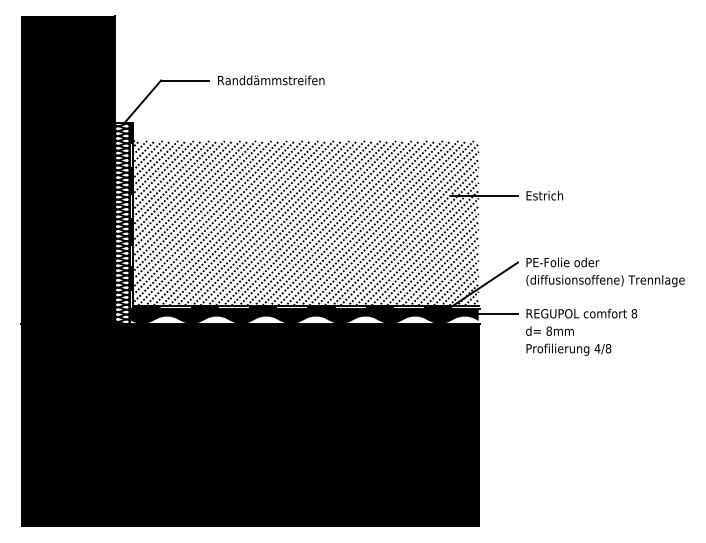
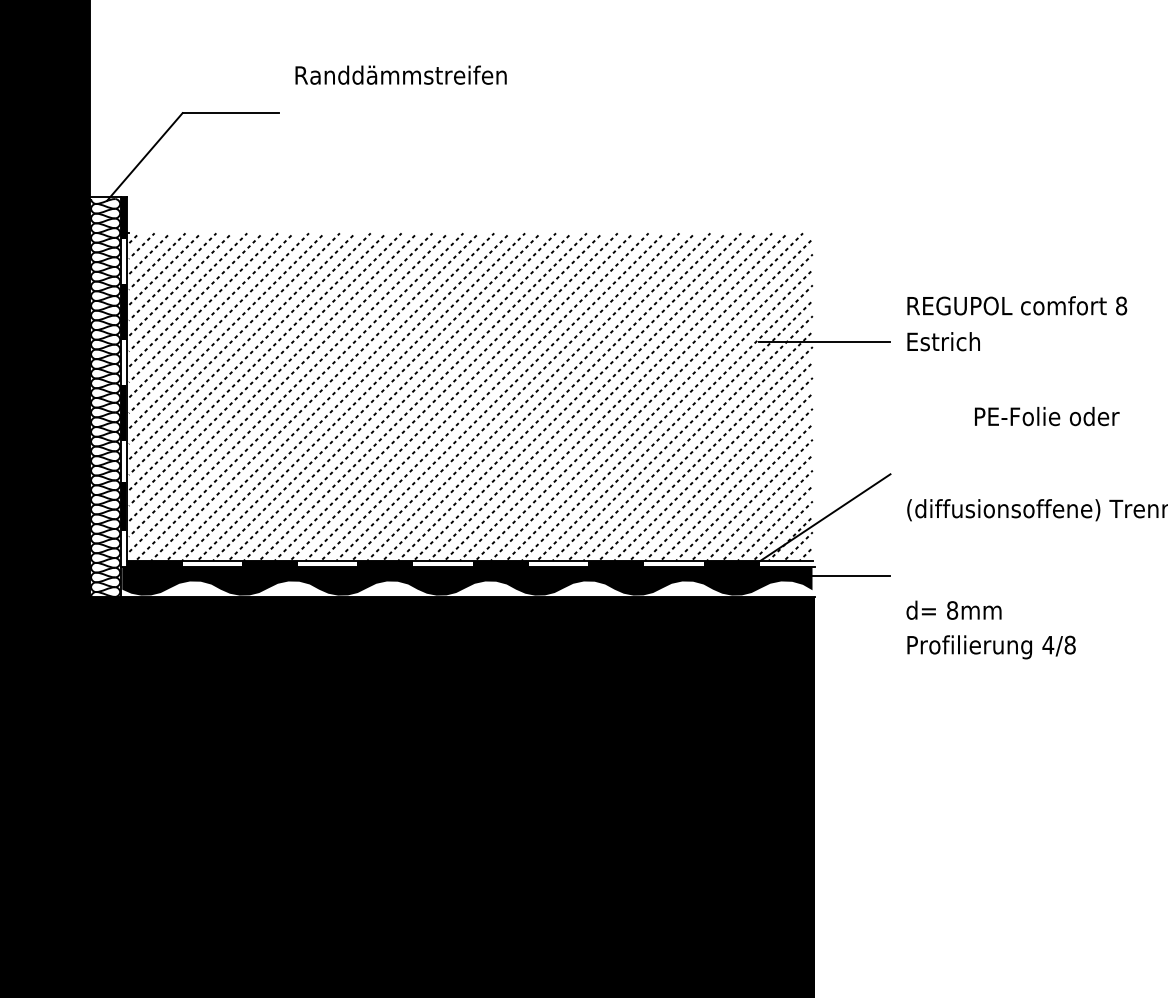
text: (271, 80) -> (401, 75), moved
text: (562, 262) -> (1046, 416), moved
text: (581, 313) -> (1016, 305), moved

